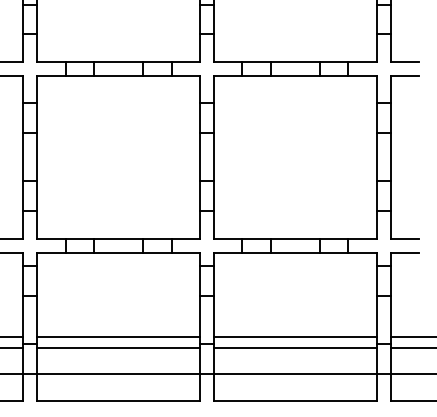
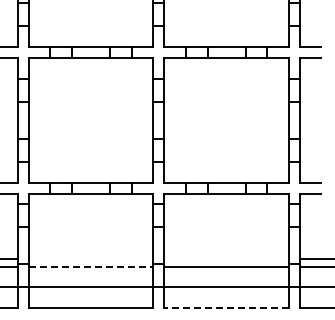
line: (118, 336) -> (90, 258), removed
line: (295, 336) -> (226, 258), removed
line: (119, 348) -> (91, 267), solid -> dashed
line: (295, 400) -> (226, 307), solid -> dashed

